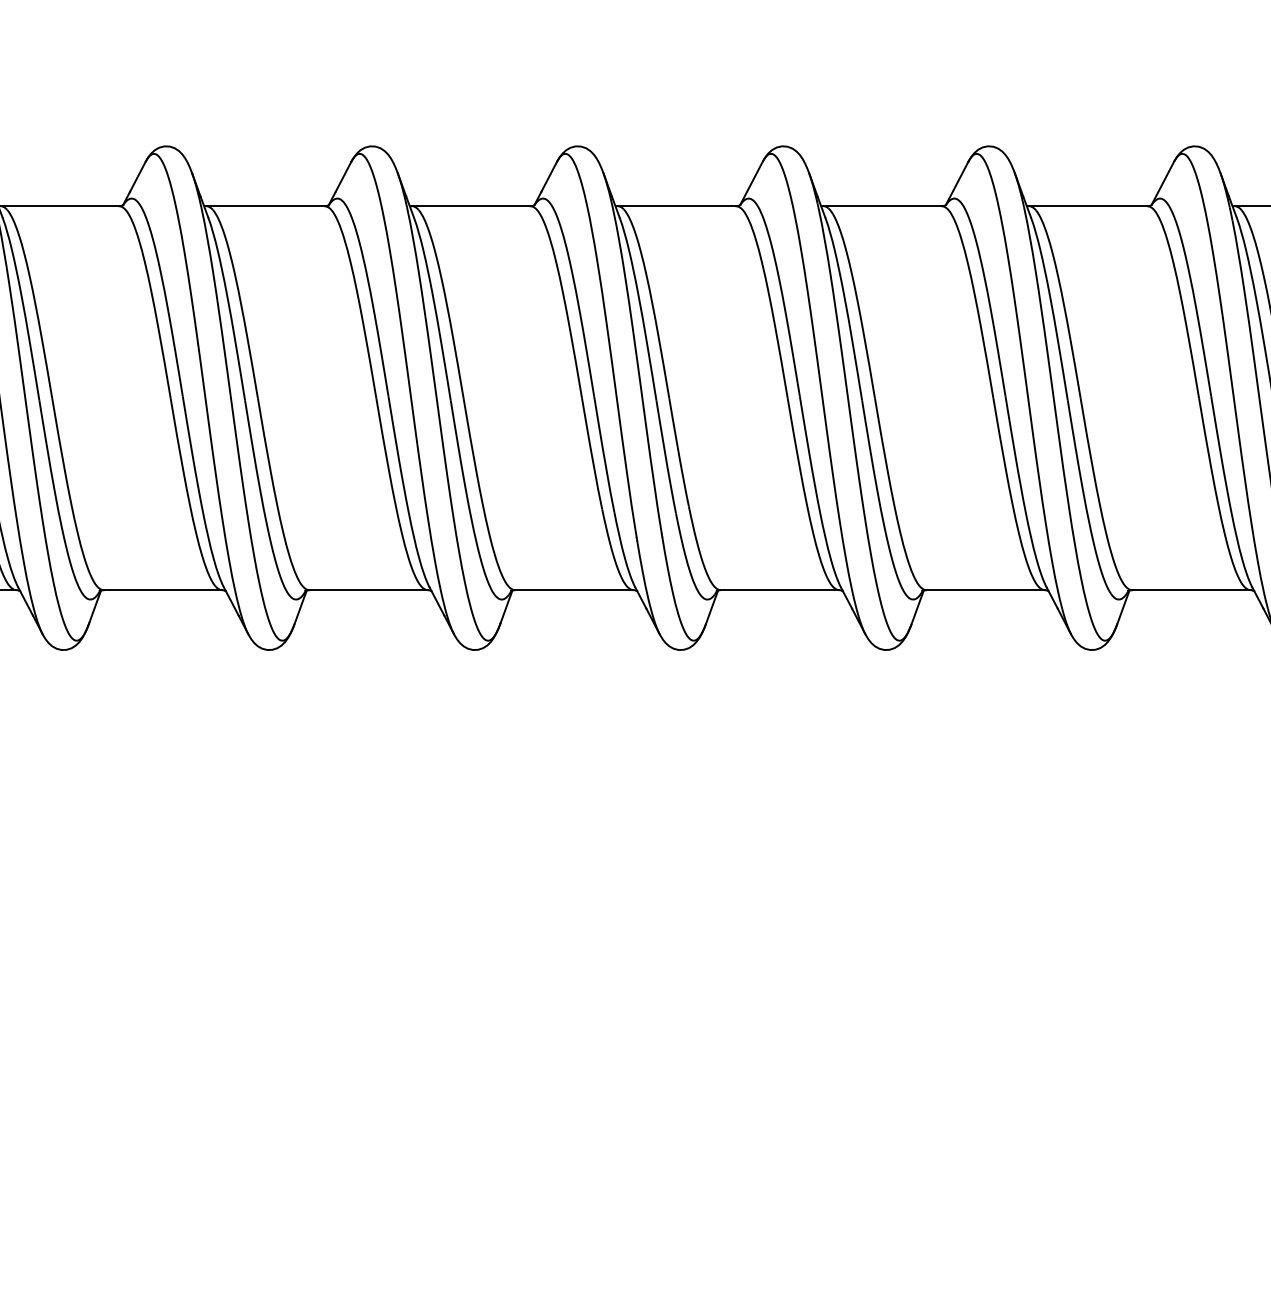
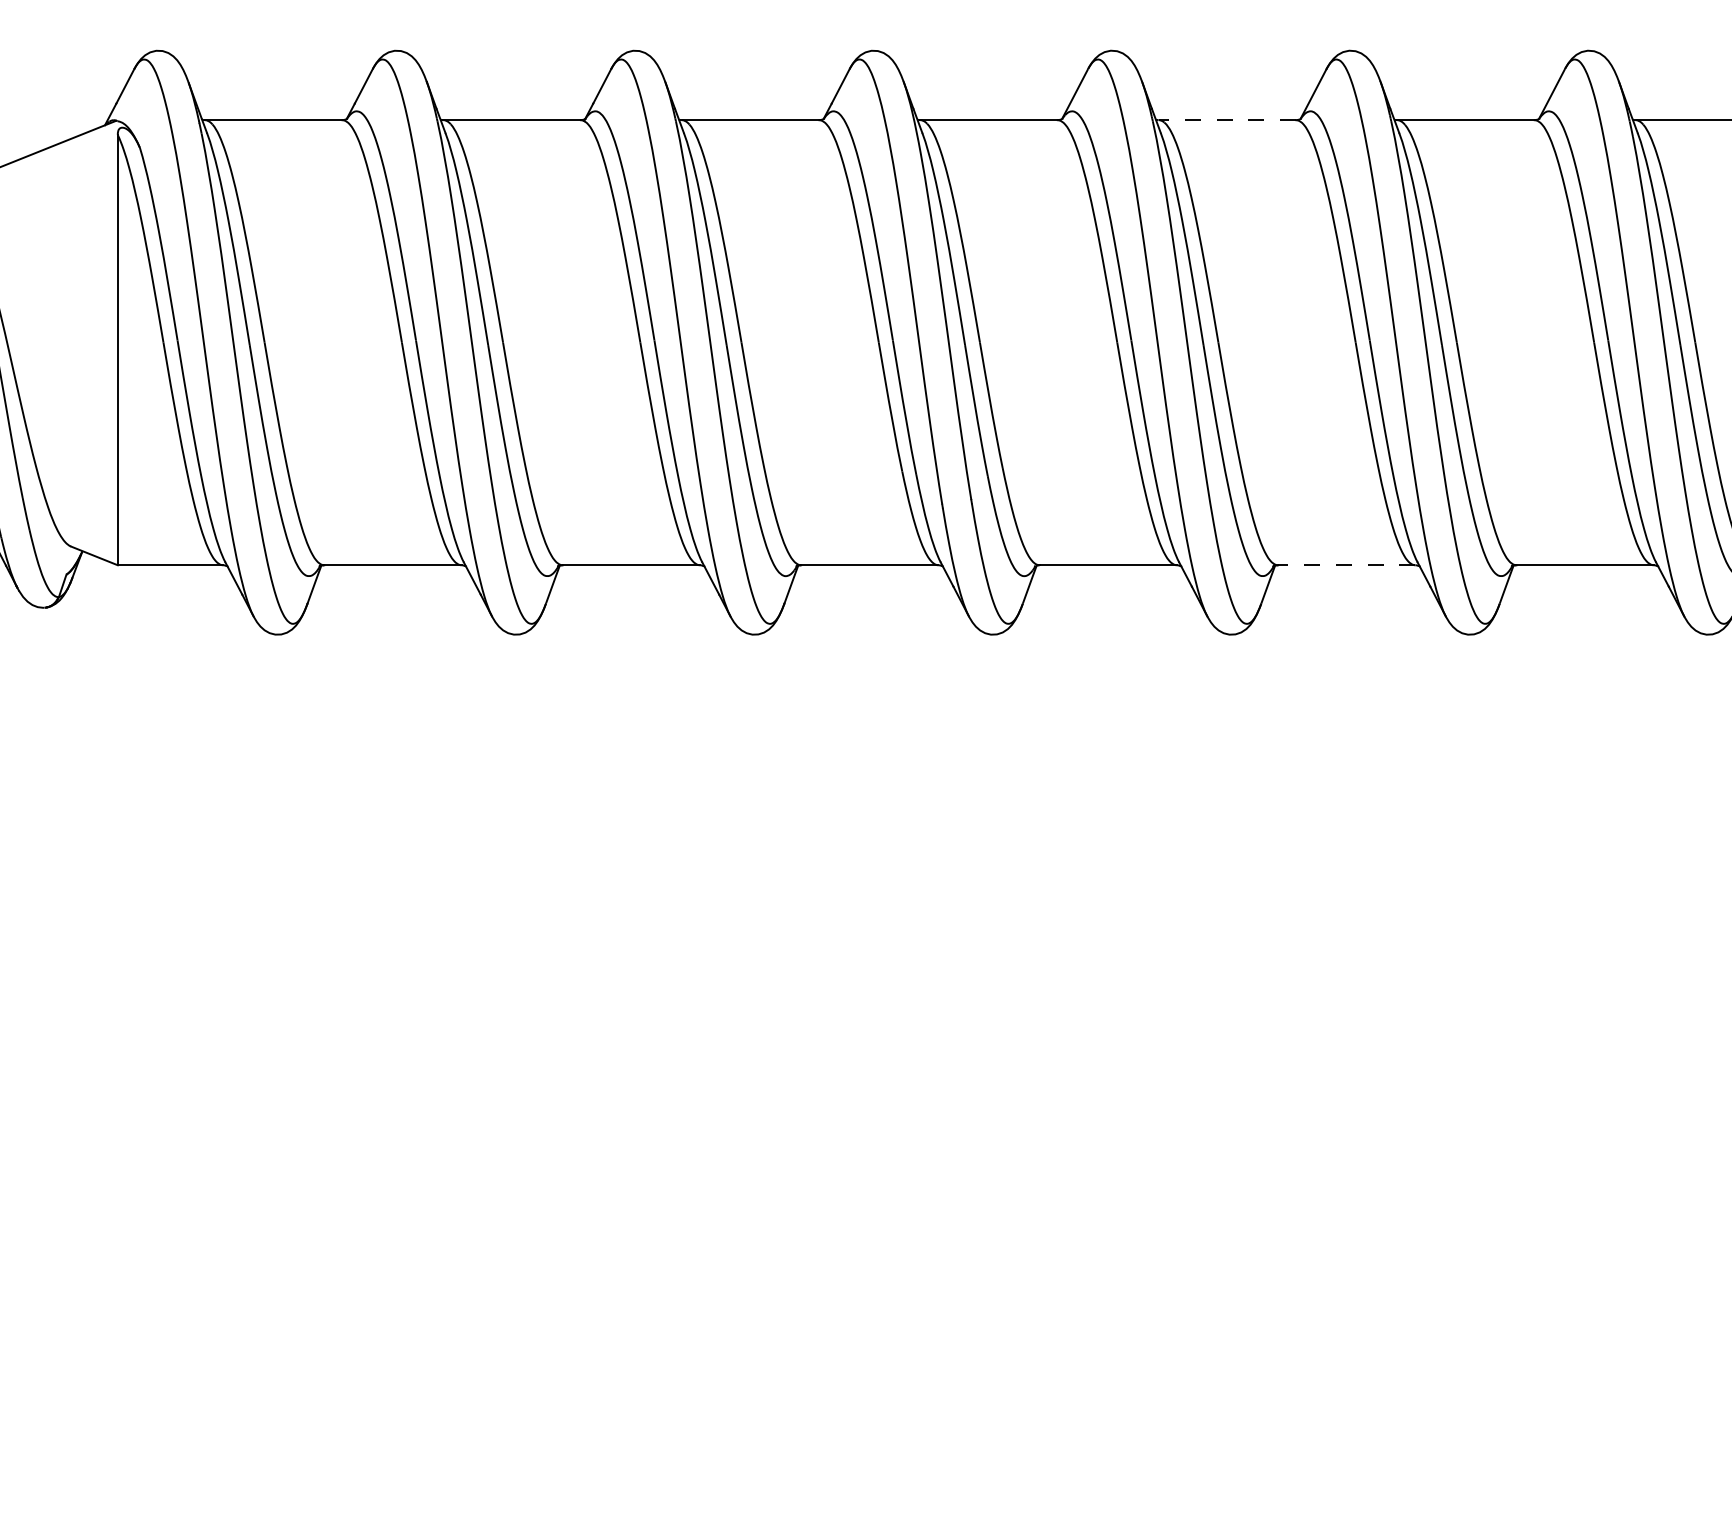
line: (882, 206) -> (1227, 120), solid -> dashed
line: (985, 590) -> (1346, 565), solid -> dashed

